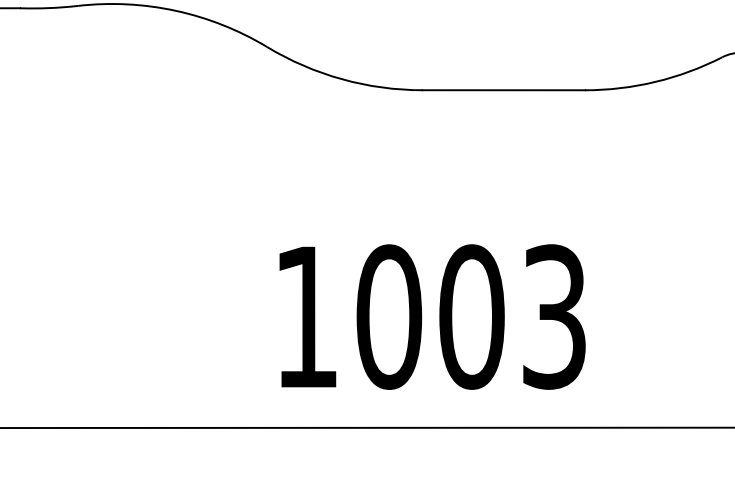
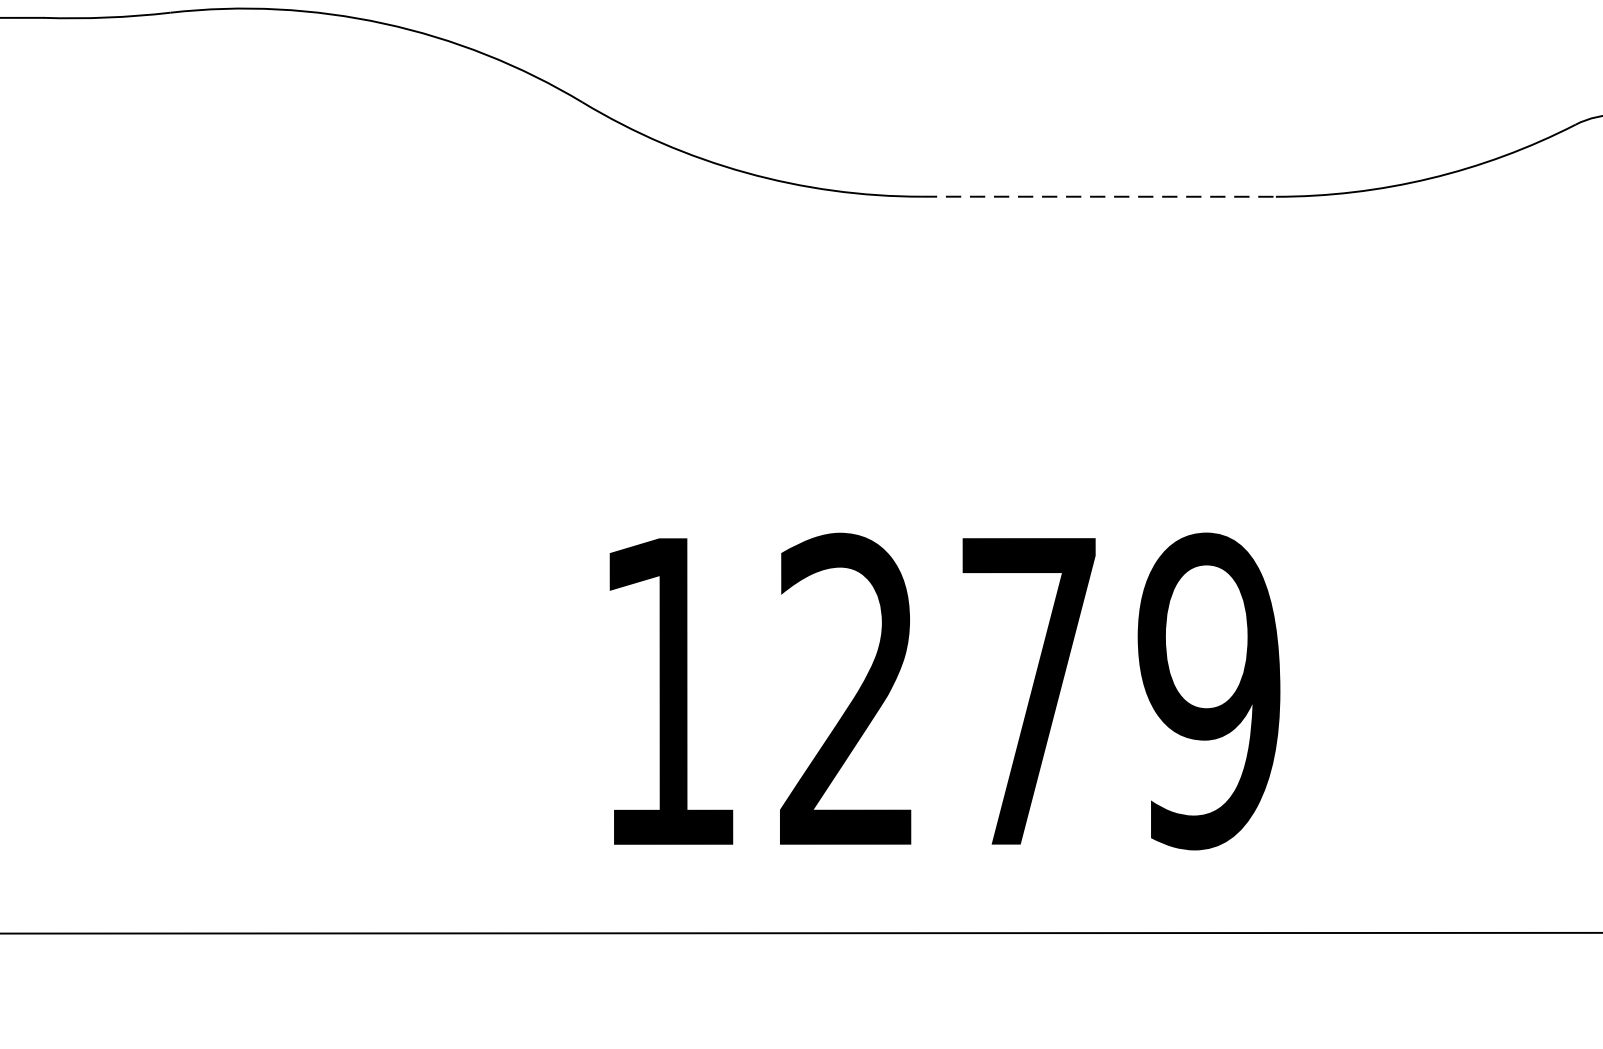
line: (504, 90) -> (1100, 197), solid -> dashed
text: (471, 316) -> (1028, 690), 1003 -> 1279

